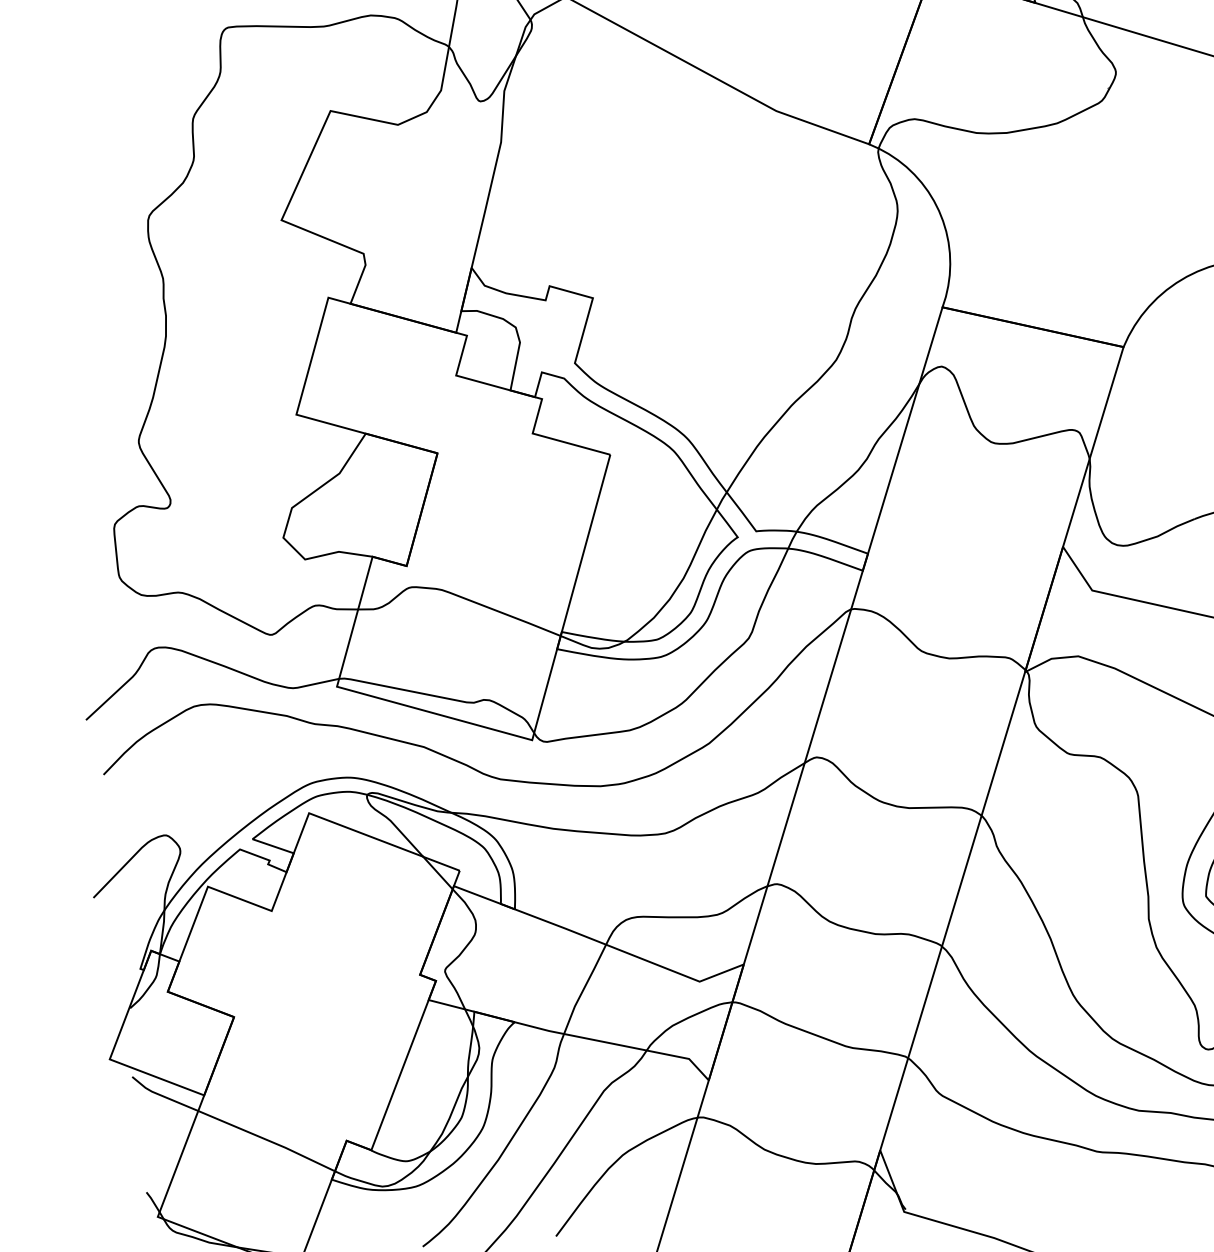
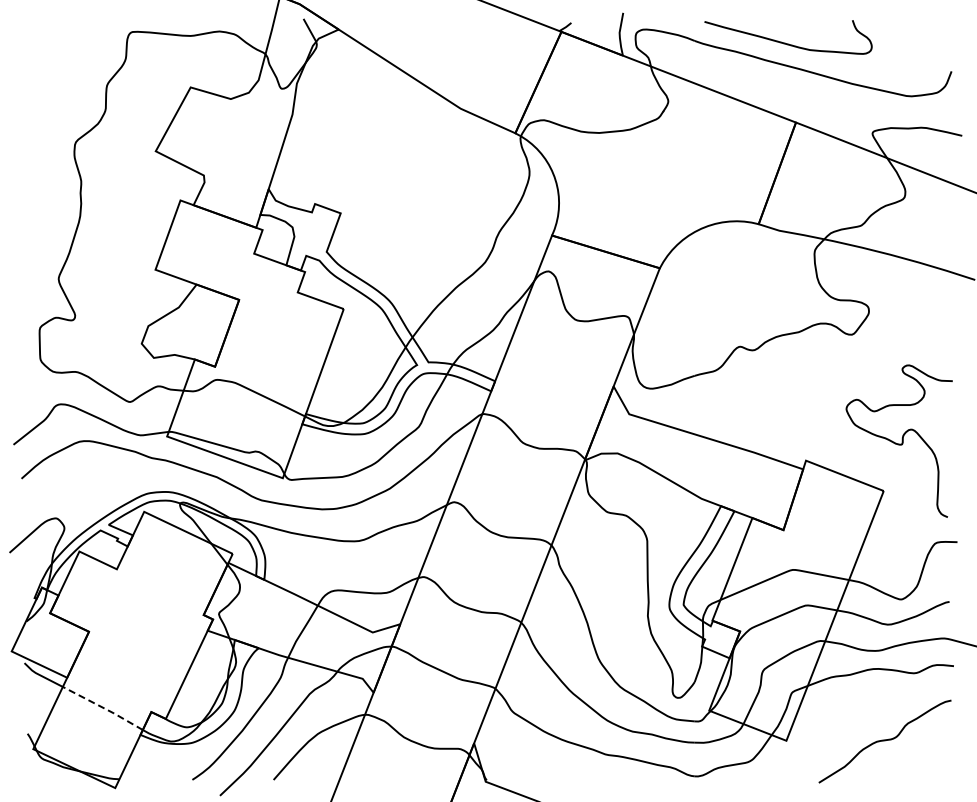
line: (267, 1139) -> (103, 707), solid -> dashed

